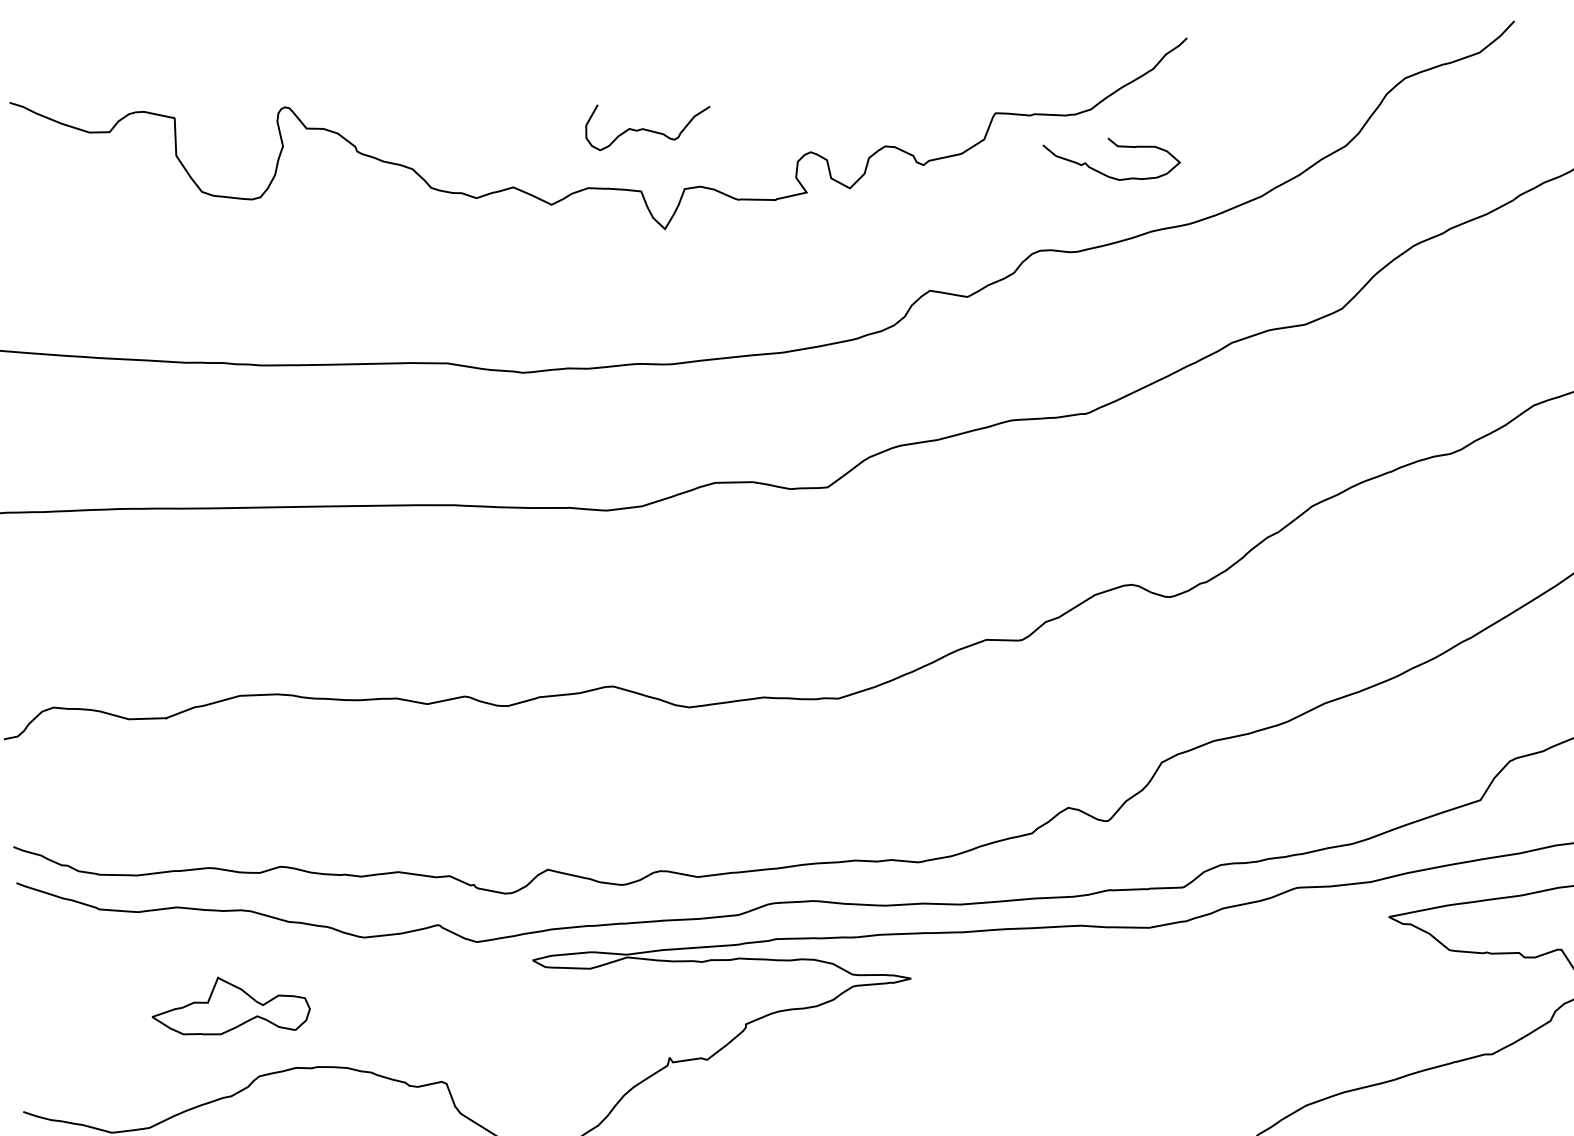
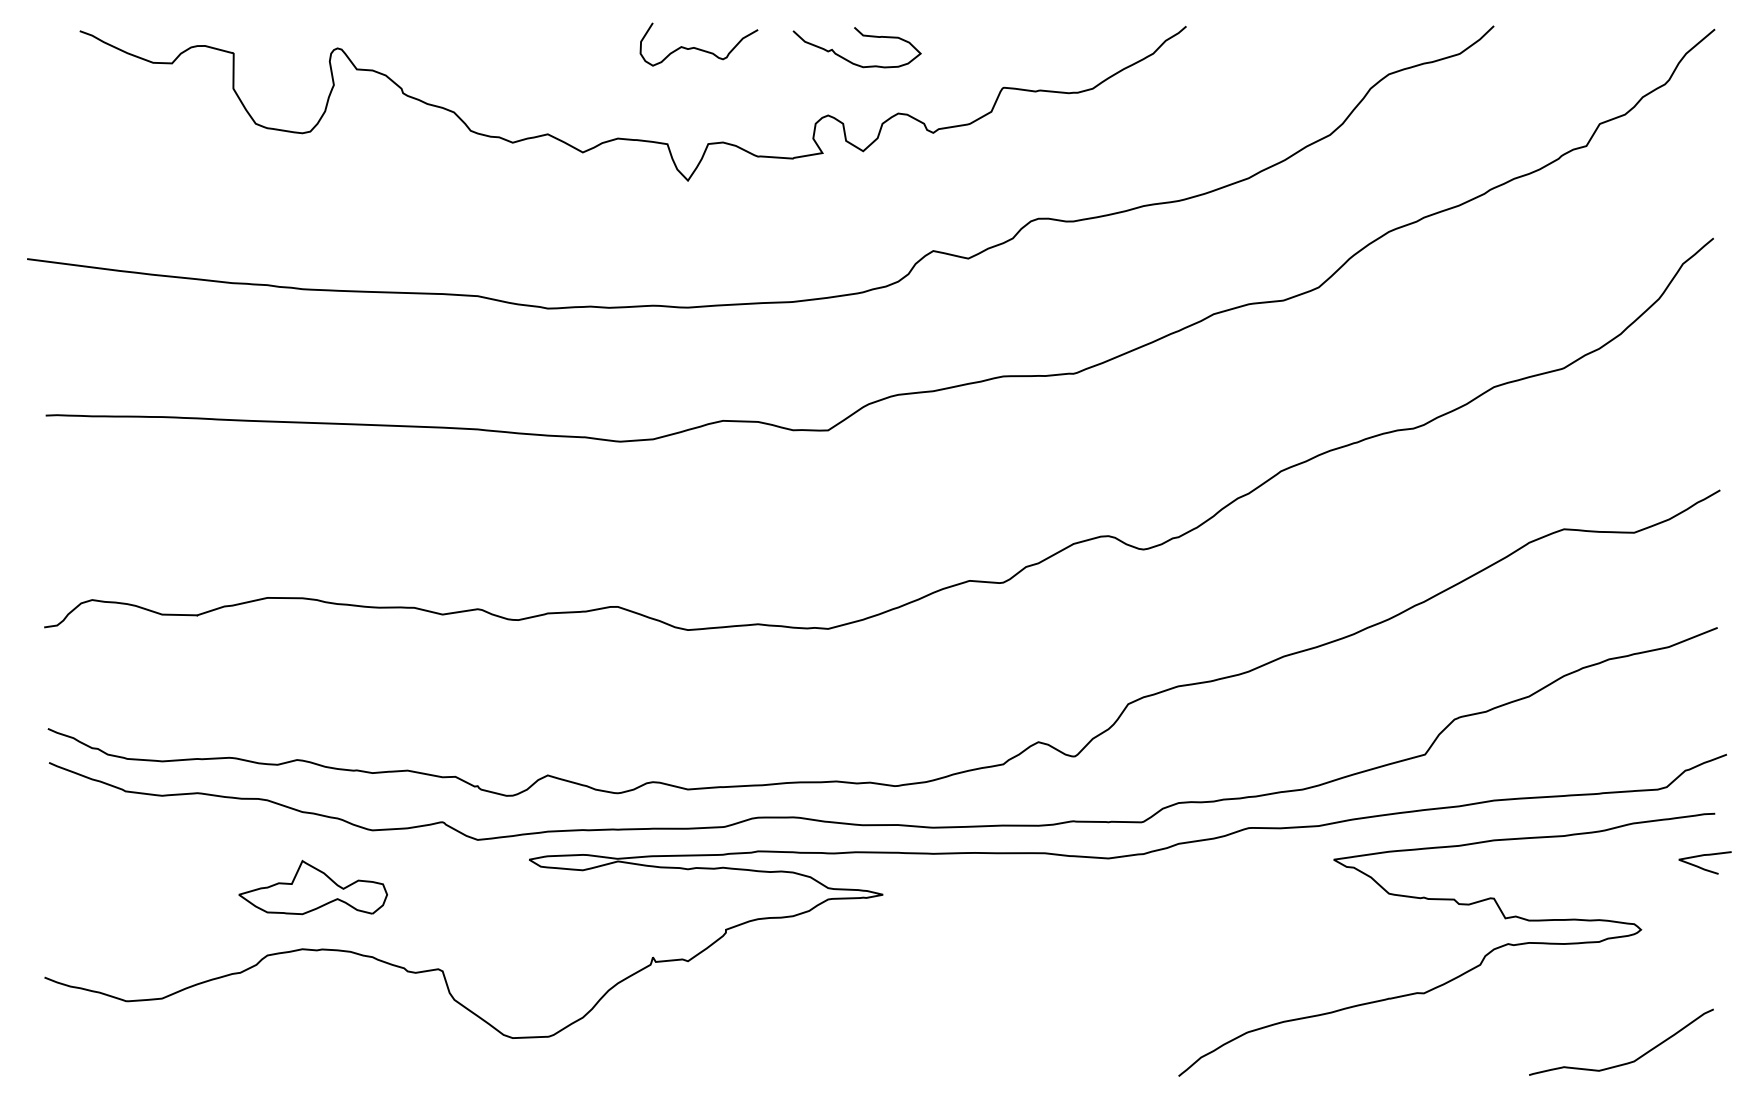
curve: (645, 128) -> (696, 47), moved
curve: (1117, 147) -> (862, 36), moved
part: (230, 1005) -> (312, 887), moved

